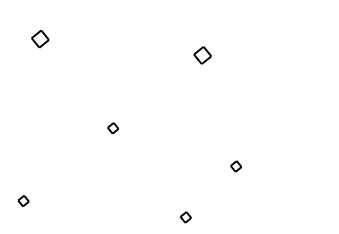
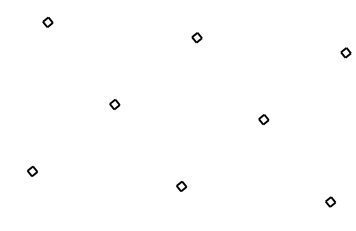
part: (39, 37) -> (47, 21), size x0.62
part: (202, 55) -> (196, 37), size x0.62
part: (235, 166) -> (263, 119), moved

